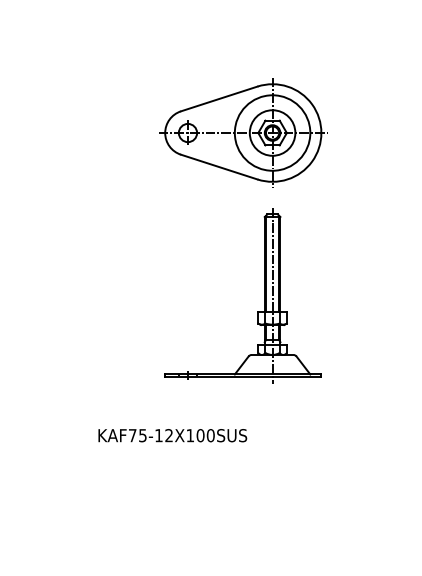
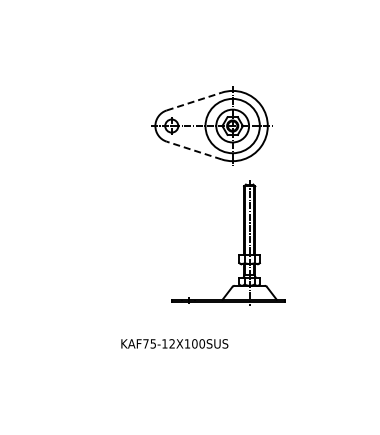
line: (219, 98) -> (194, 101), solid -> dashed
line: (219, 166) -> (194, 150), solid -> dashed
part: (264, 294) -> (243, 242), moved
text: (172, 435) -> (174, 343), moved

